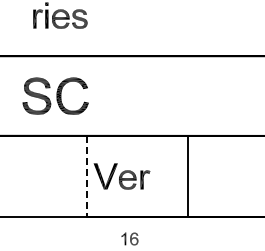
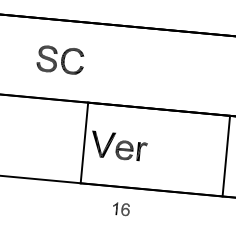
part: (55, 95) -> (60, 59), size x0.71
line: (187, 175) -> (226, 155), moved
line: (87, 176) -> (84, 143), dashed -> solid

